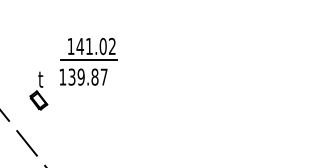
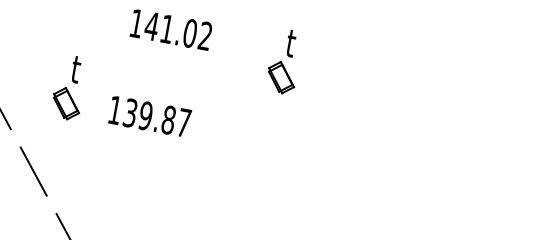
part: (160, 52) -> (283, 60), added
line: (88, 60) -> (161, 52), removed
text: (83, 76) -> (149, 115), moved

